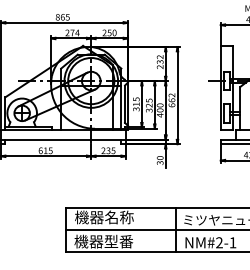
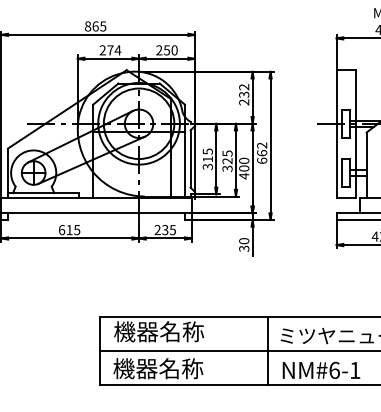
text: (118, 241) -> (180, 368), 機器型番 -> 機器名称
text: (219, 242) -> (334, 369), NM#2-1 -> NM#6-1

